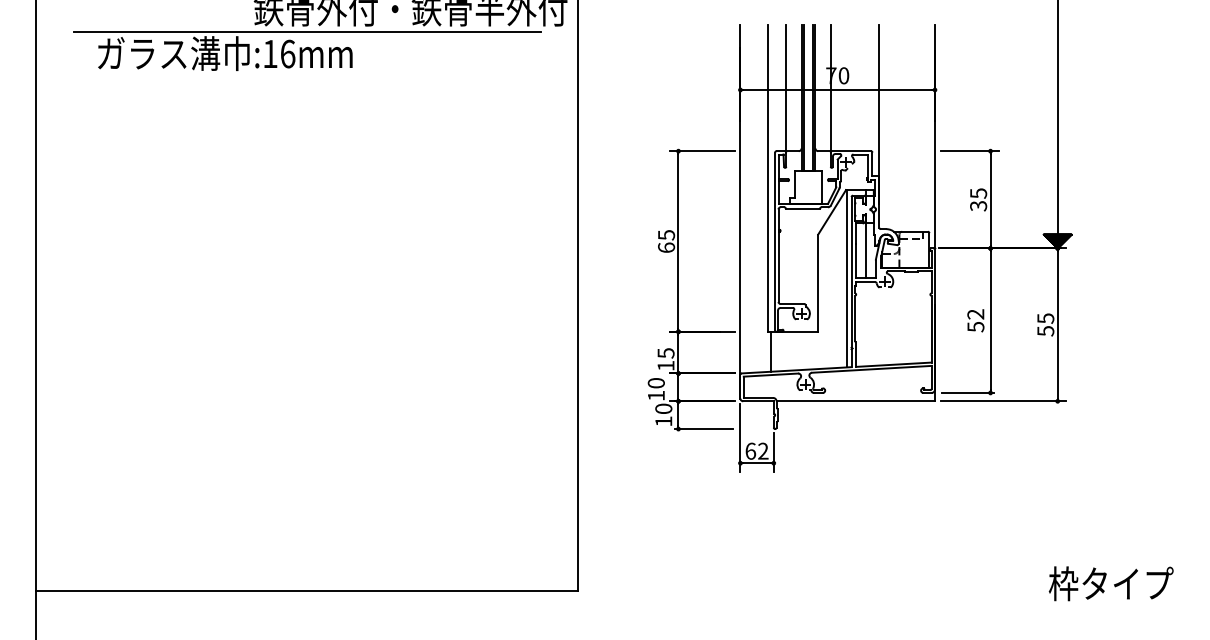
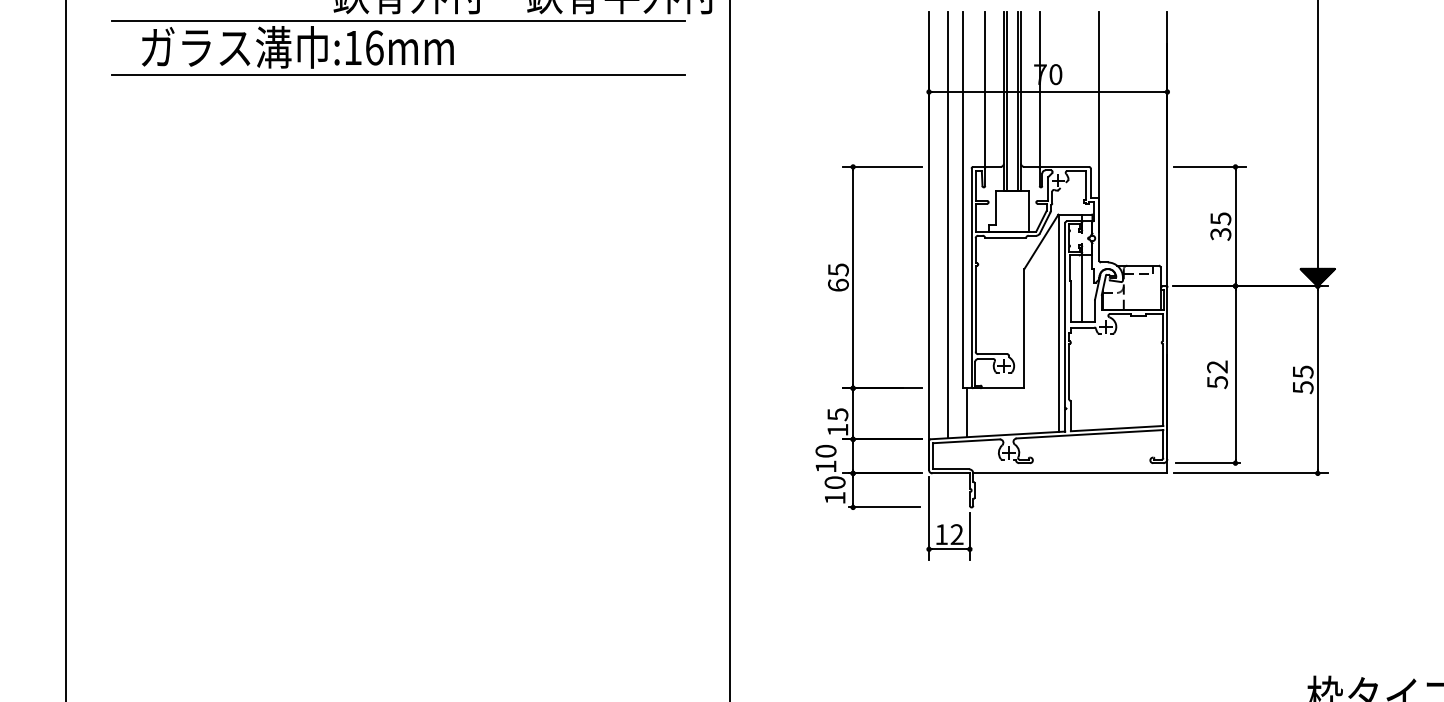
line: (306, 76) -> (397, 75), added
line: (755, 198) -> (947, 224), added
text: (750, 450) -> (941, 533), 62 -> 12

